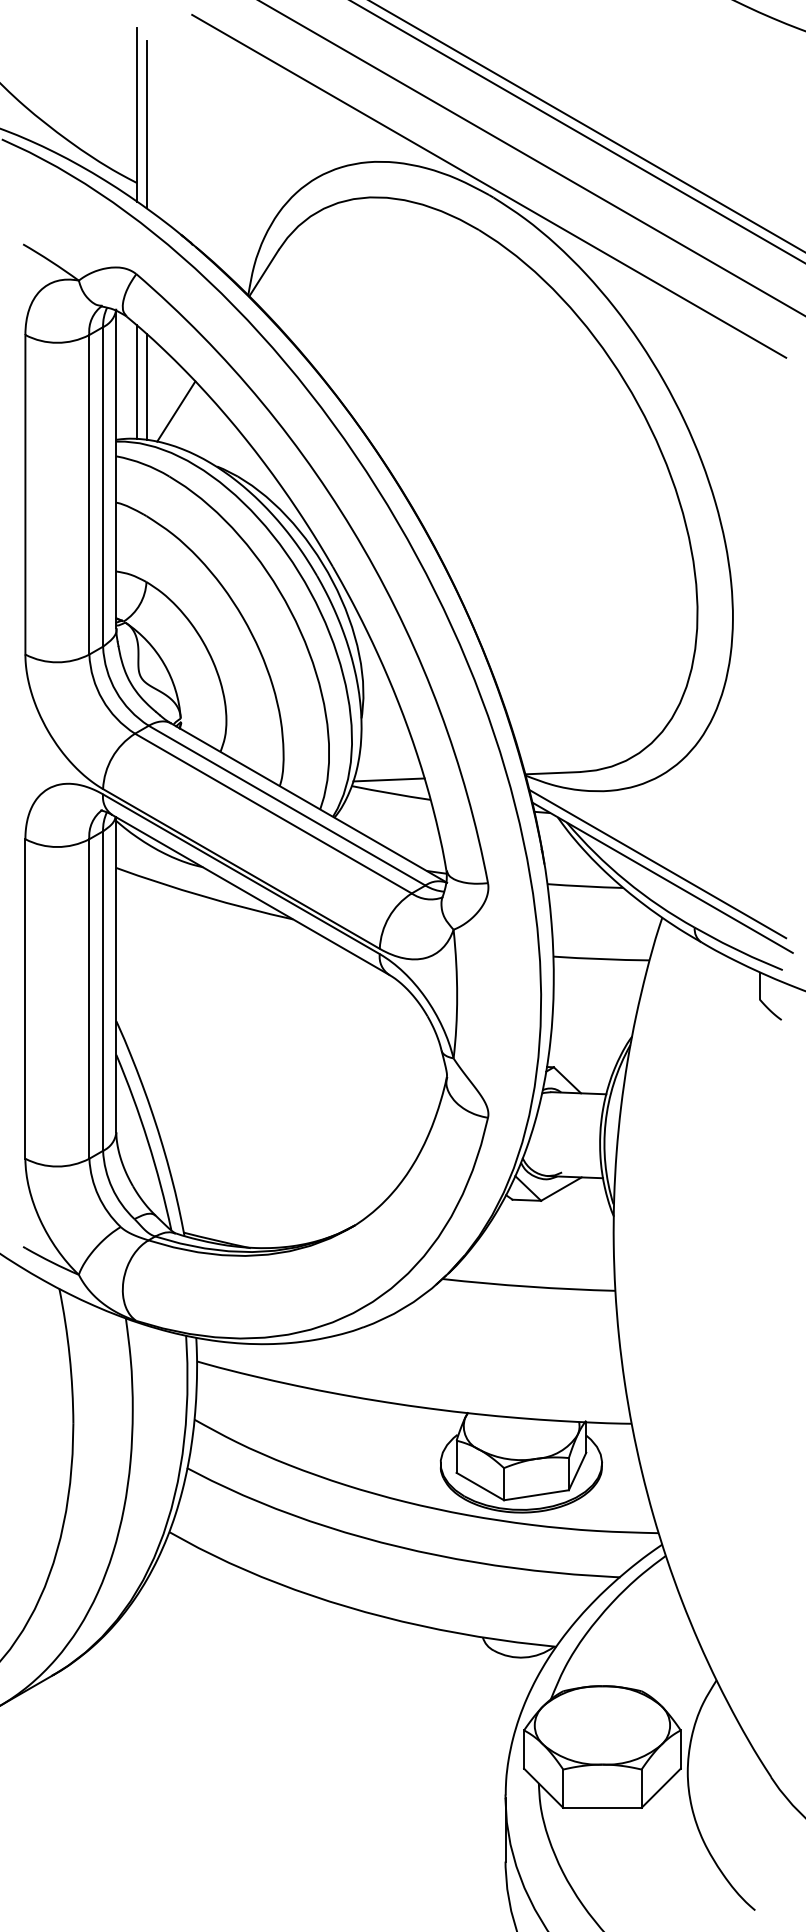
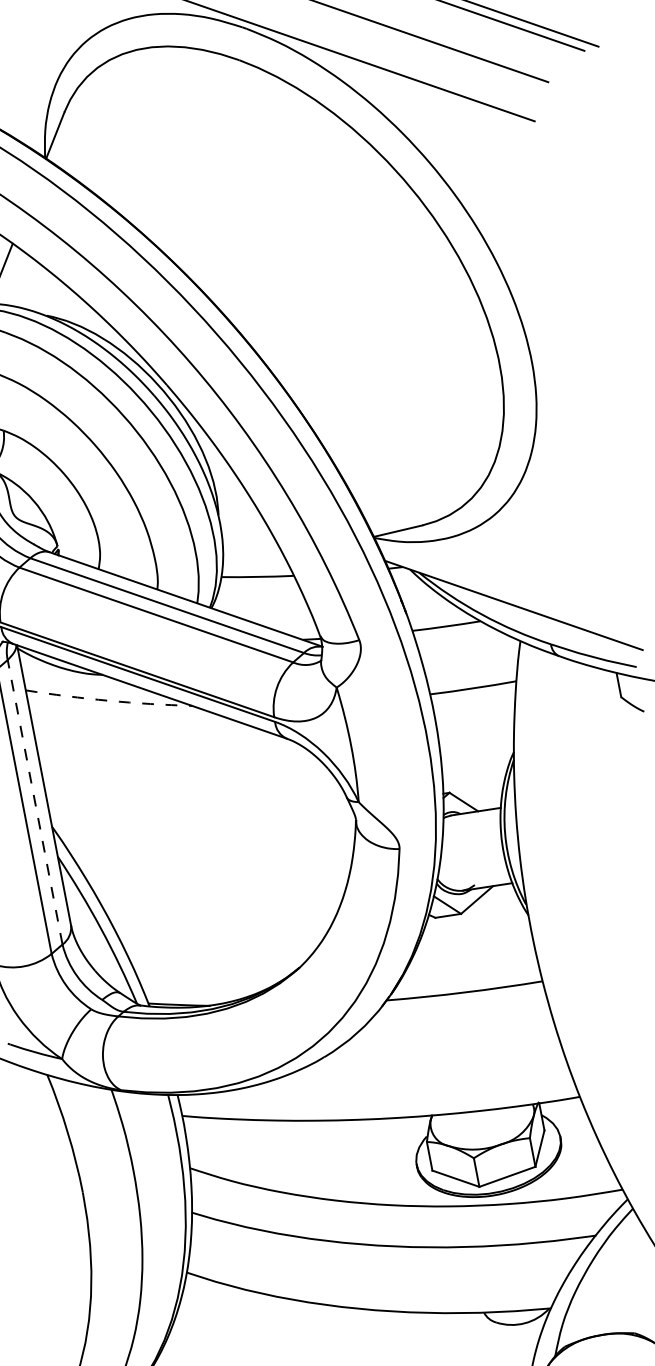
line: (388, 779) -> (252, 564), removed
line: (657, 863) -> (506, 593), removed
arc: (203, 896) -> (108, 700), solid -> dashed
line: (103, 991) -> (35, 802), solid -> dashed

